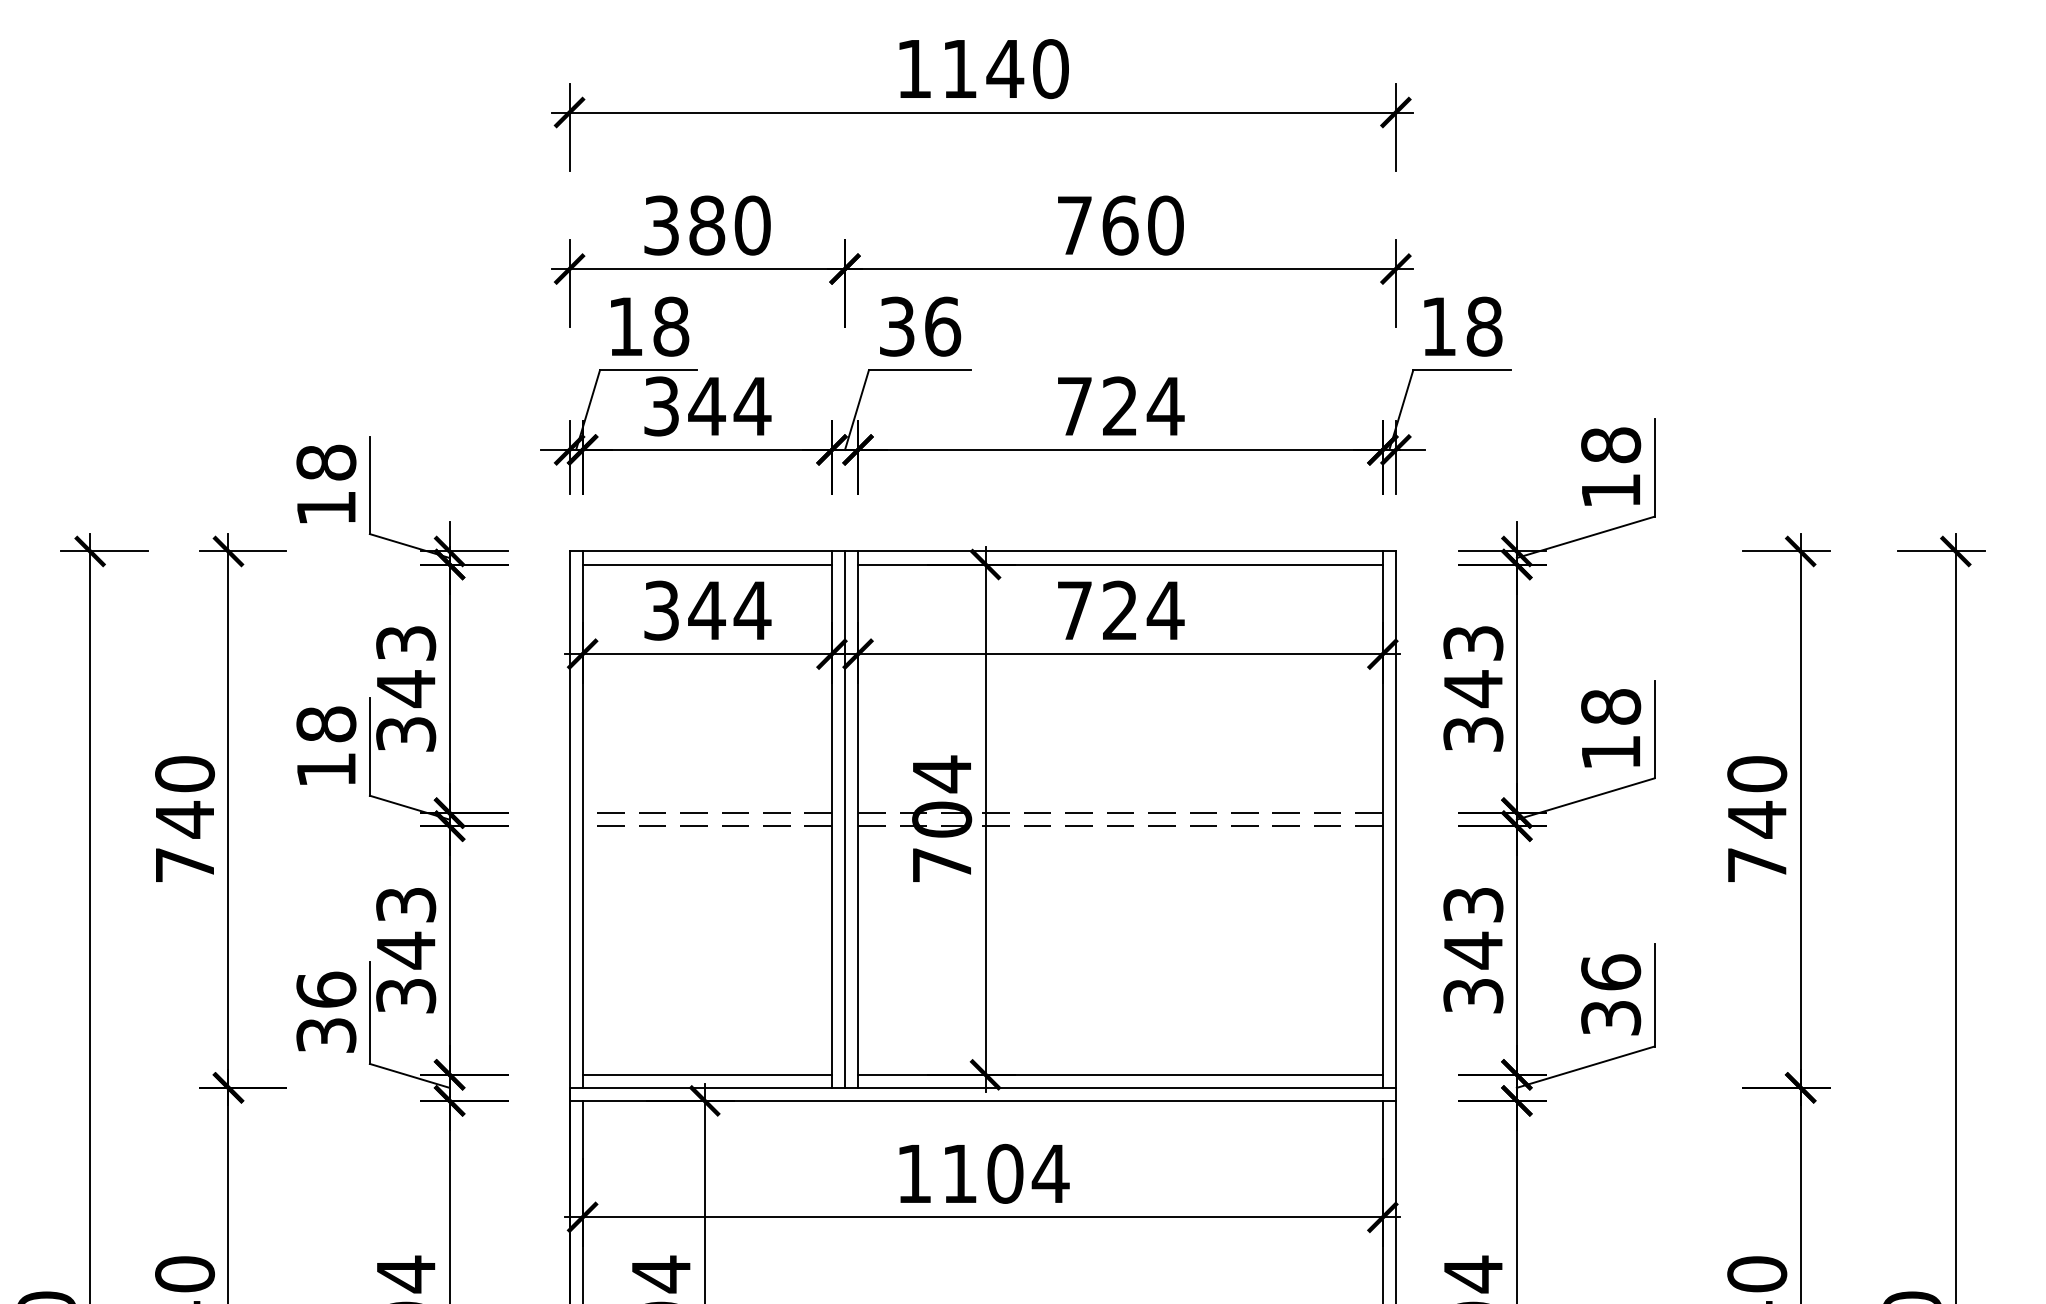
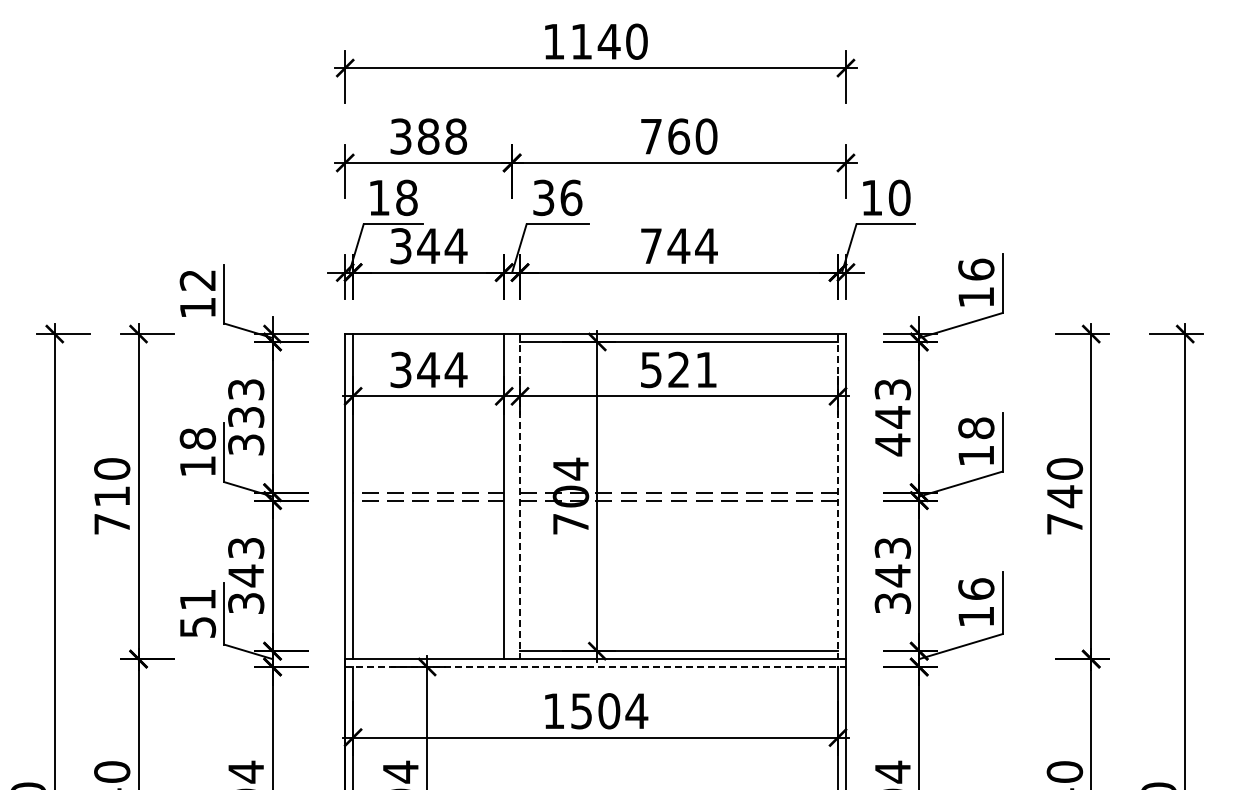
text: (753, 225) -> (456, 136), 380 -> 388
text: (1484, 326) -> (899, 197), 18 -> 10
text: (1119, 405) -> (678, 245), 724 -> 744
text: (1611, 444) -> (976, 269), 18 -> 16
text: (325, 463) -> (197, 280), 18 -> 12
line: (706, 565) -> (428, 342), removed
text: (1121, 611) -> (679, 370), 724 -> 521
text: (406, 689) -> (246, 417), 343 -> 333
text: (1472, 733) -> (892, 444), 343 -> 443
text: (183, 819) -> (111, 496), 740 -> 710
line: (845, 819) -> (512, 496), removed
line: (858, 819) -> (520, 496), solid -> dashed
line: (1383, 819) -> (838, 496), solid -> dashed
text: (325, 1010) -> (197, 612), 36 -> 51
text: (1611, 1017) -> (976, 616), 36 -> 16
line: (706, 1075) -> (428, 651), removed
line: (984, 1101) -> (596, 667), solid -> dashed
text: (959, 1174) -> (581, 711), 1104 -> 1504

